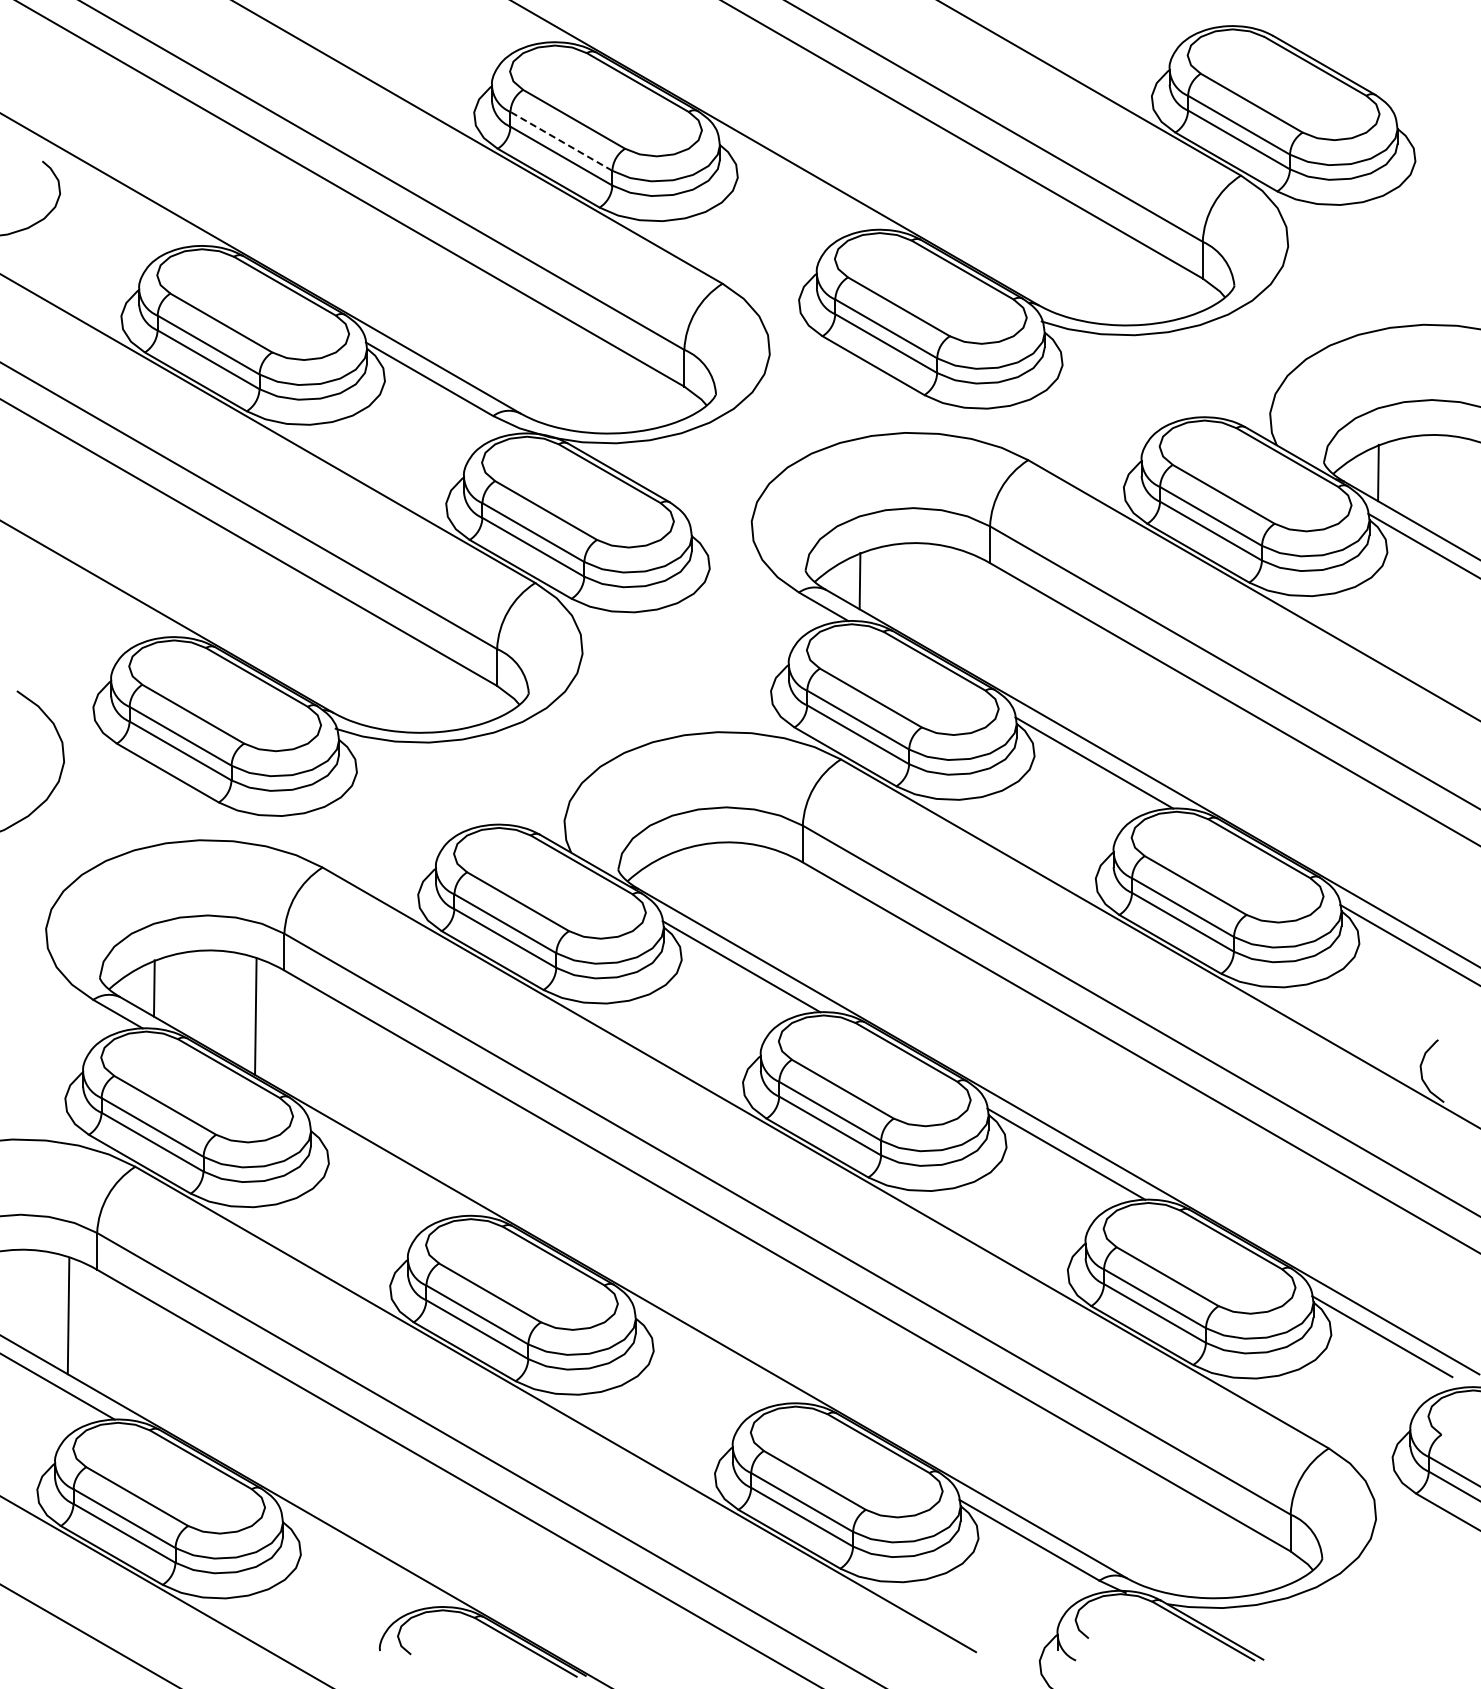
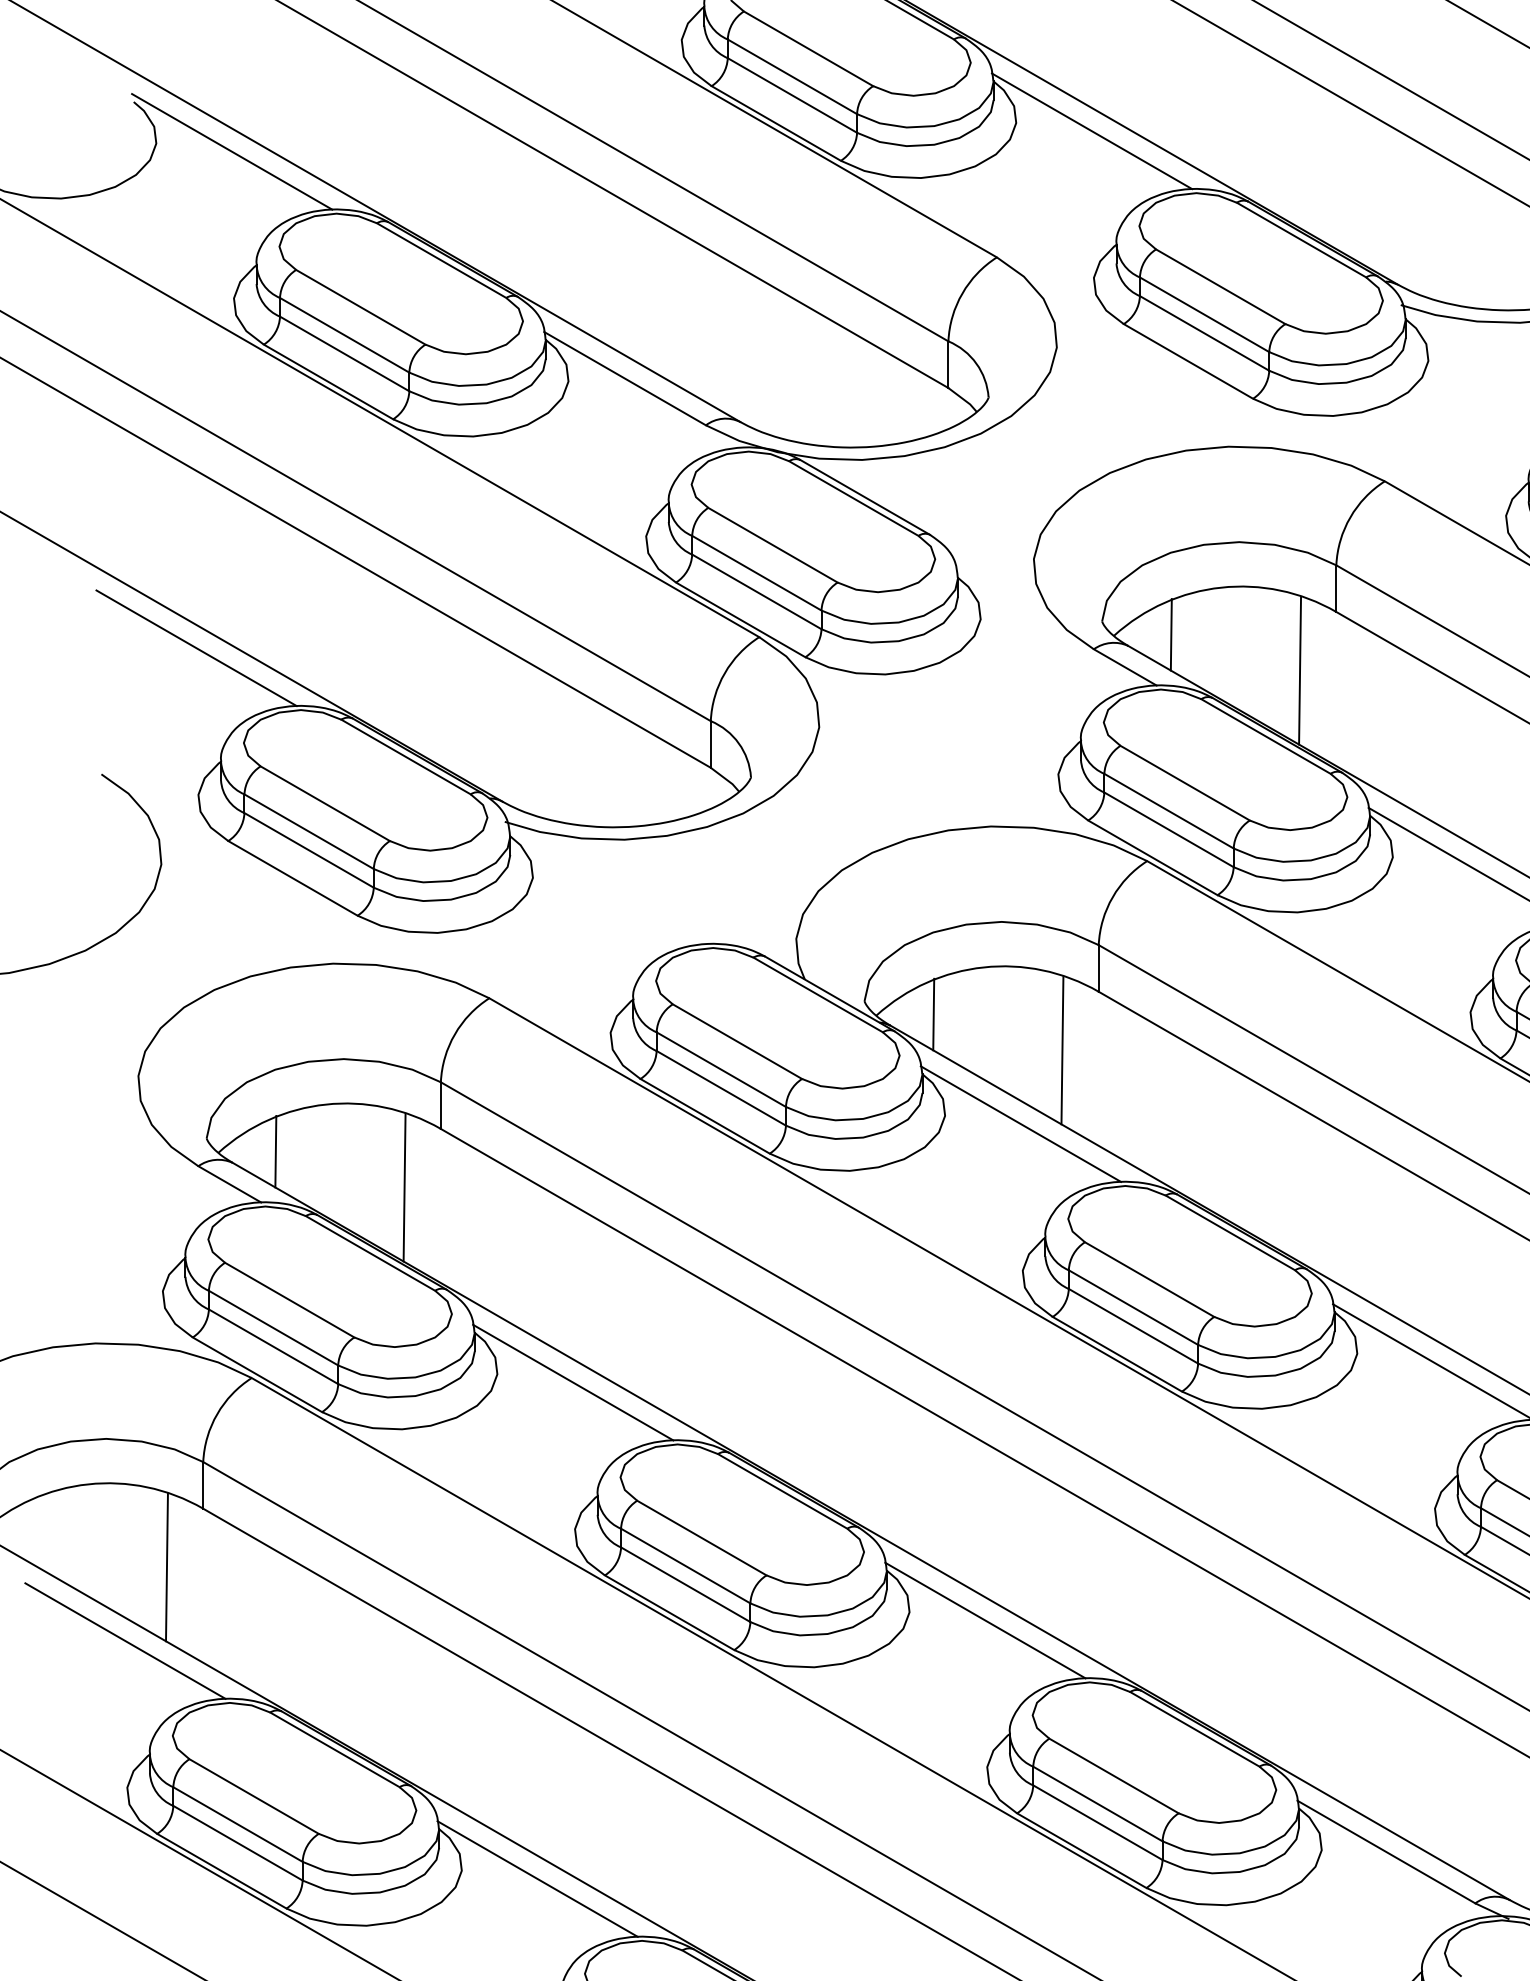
line: (561, 141) -> (792, 76), dashed -> solid
line: (797, 183) -> (1091, 130), added
line: (119, 200) -> (231, 151), added
line: (91, 591) -> (196, 647), added
line: (961, 609) -> (1300, 670), added
line: (672, 880) -> (933, 1014), added
line: (773, 908) -> (1061, 1050), added
line: (388, 1169) -> (572, 1381), added
line: (713, 1357) -> (985, 1620), added
line: (360, 1561) -> (537, 1878), added

